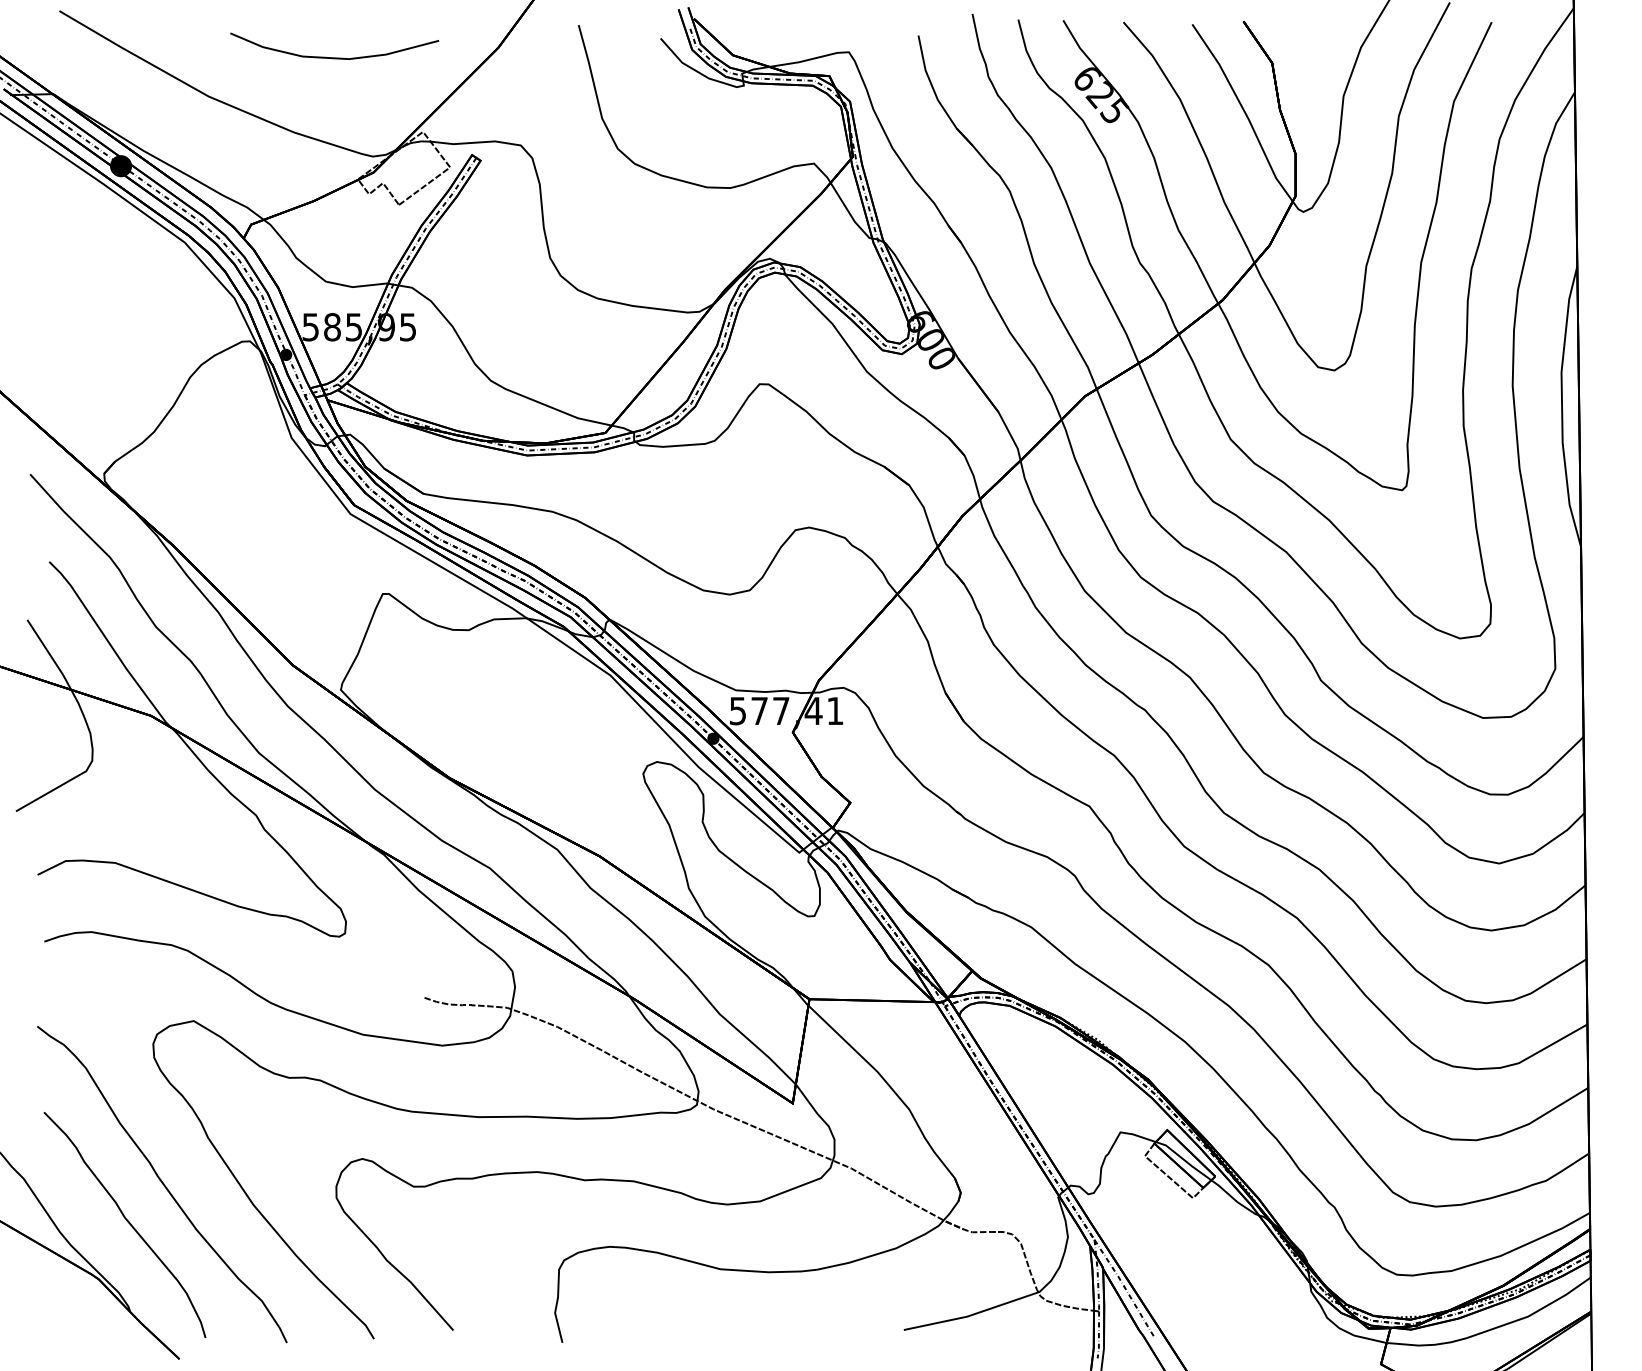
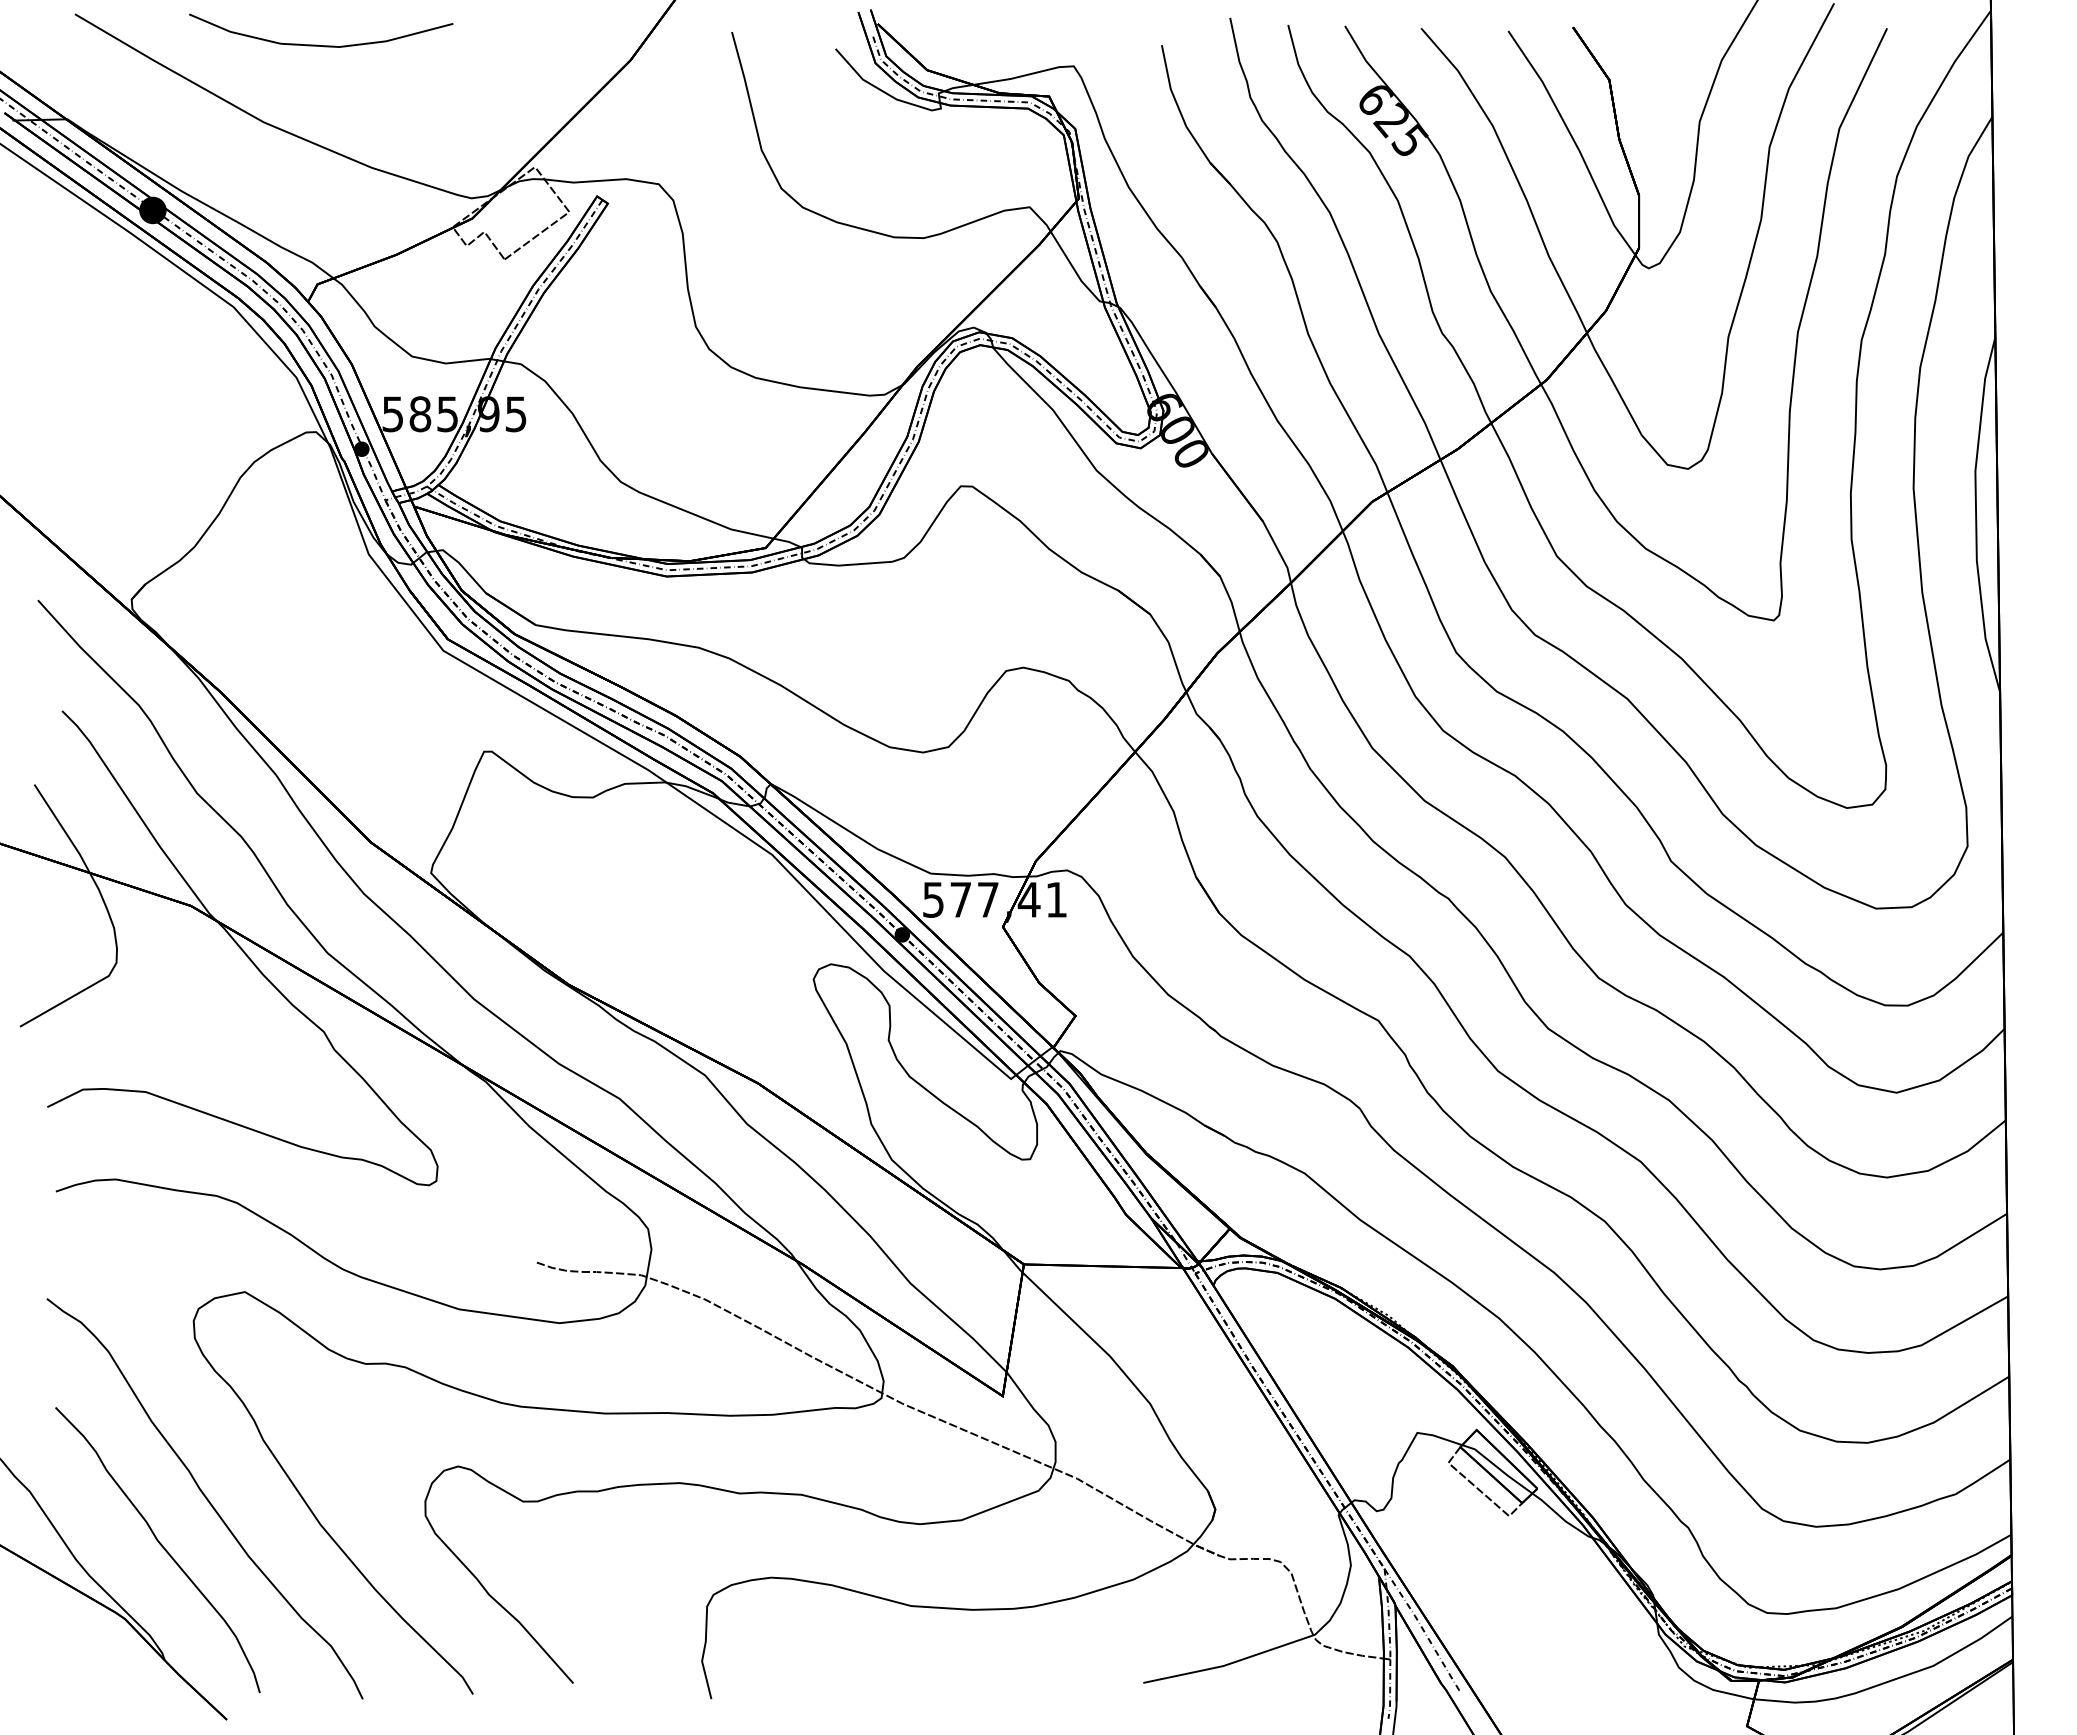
curve: (331, 57) -> (317, 44), moved

